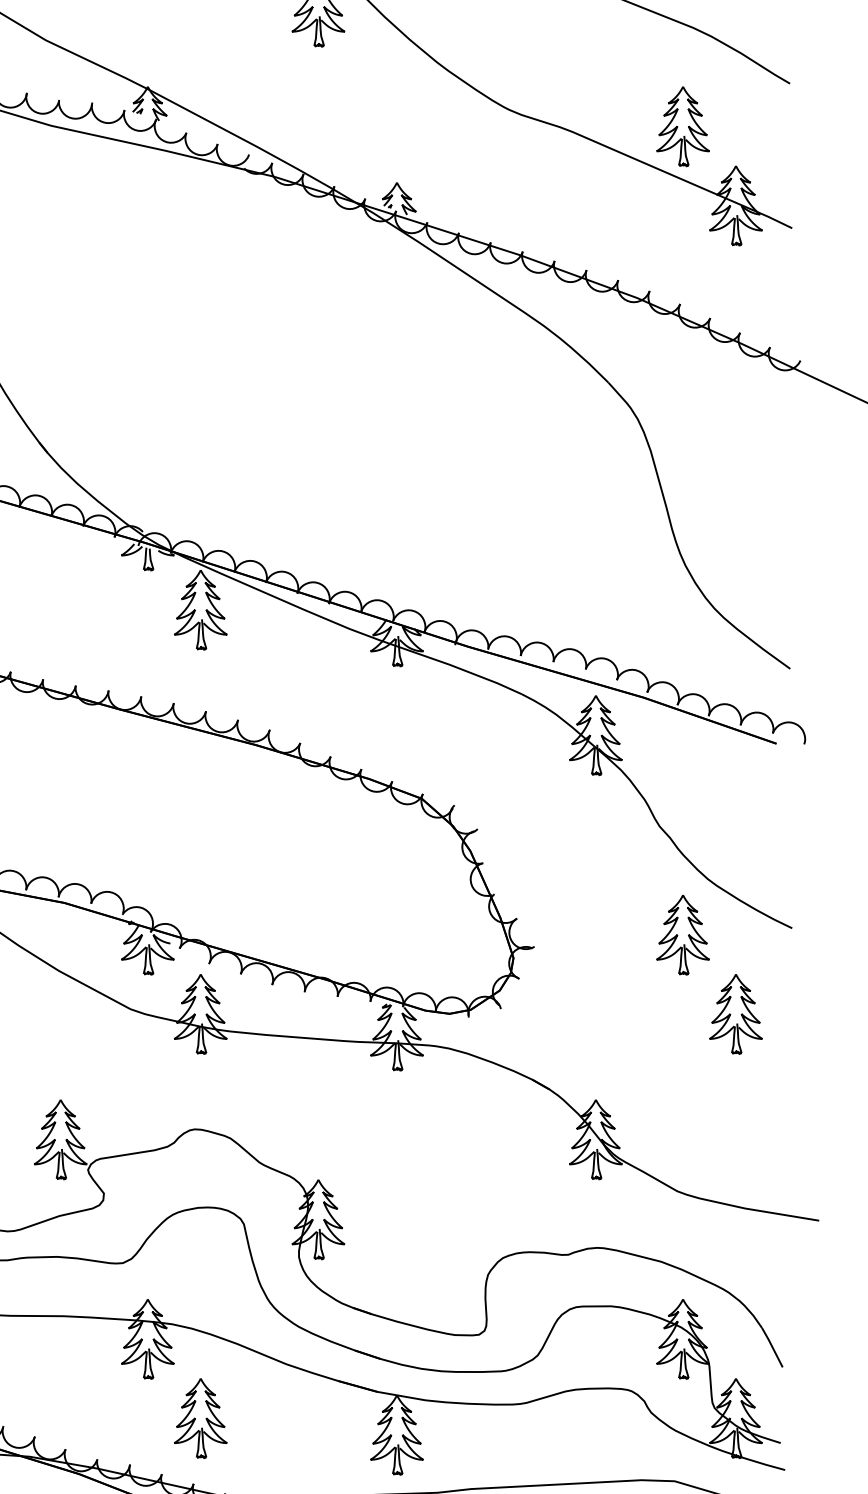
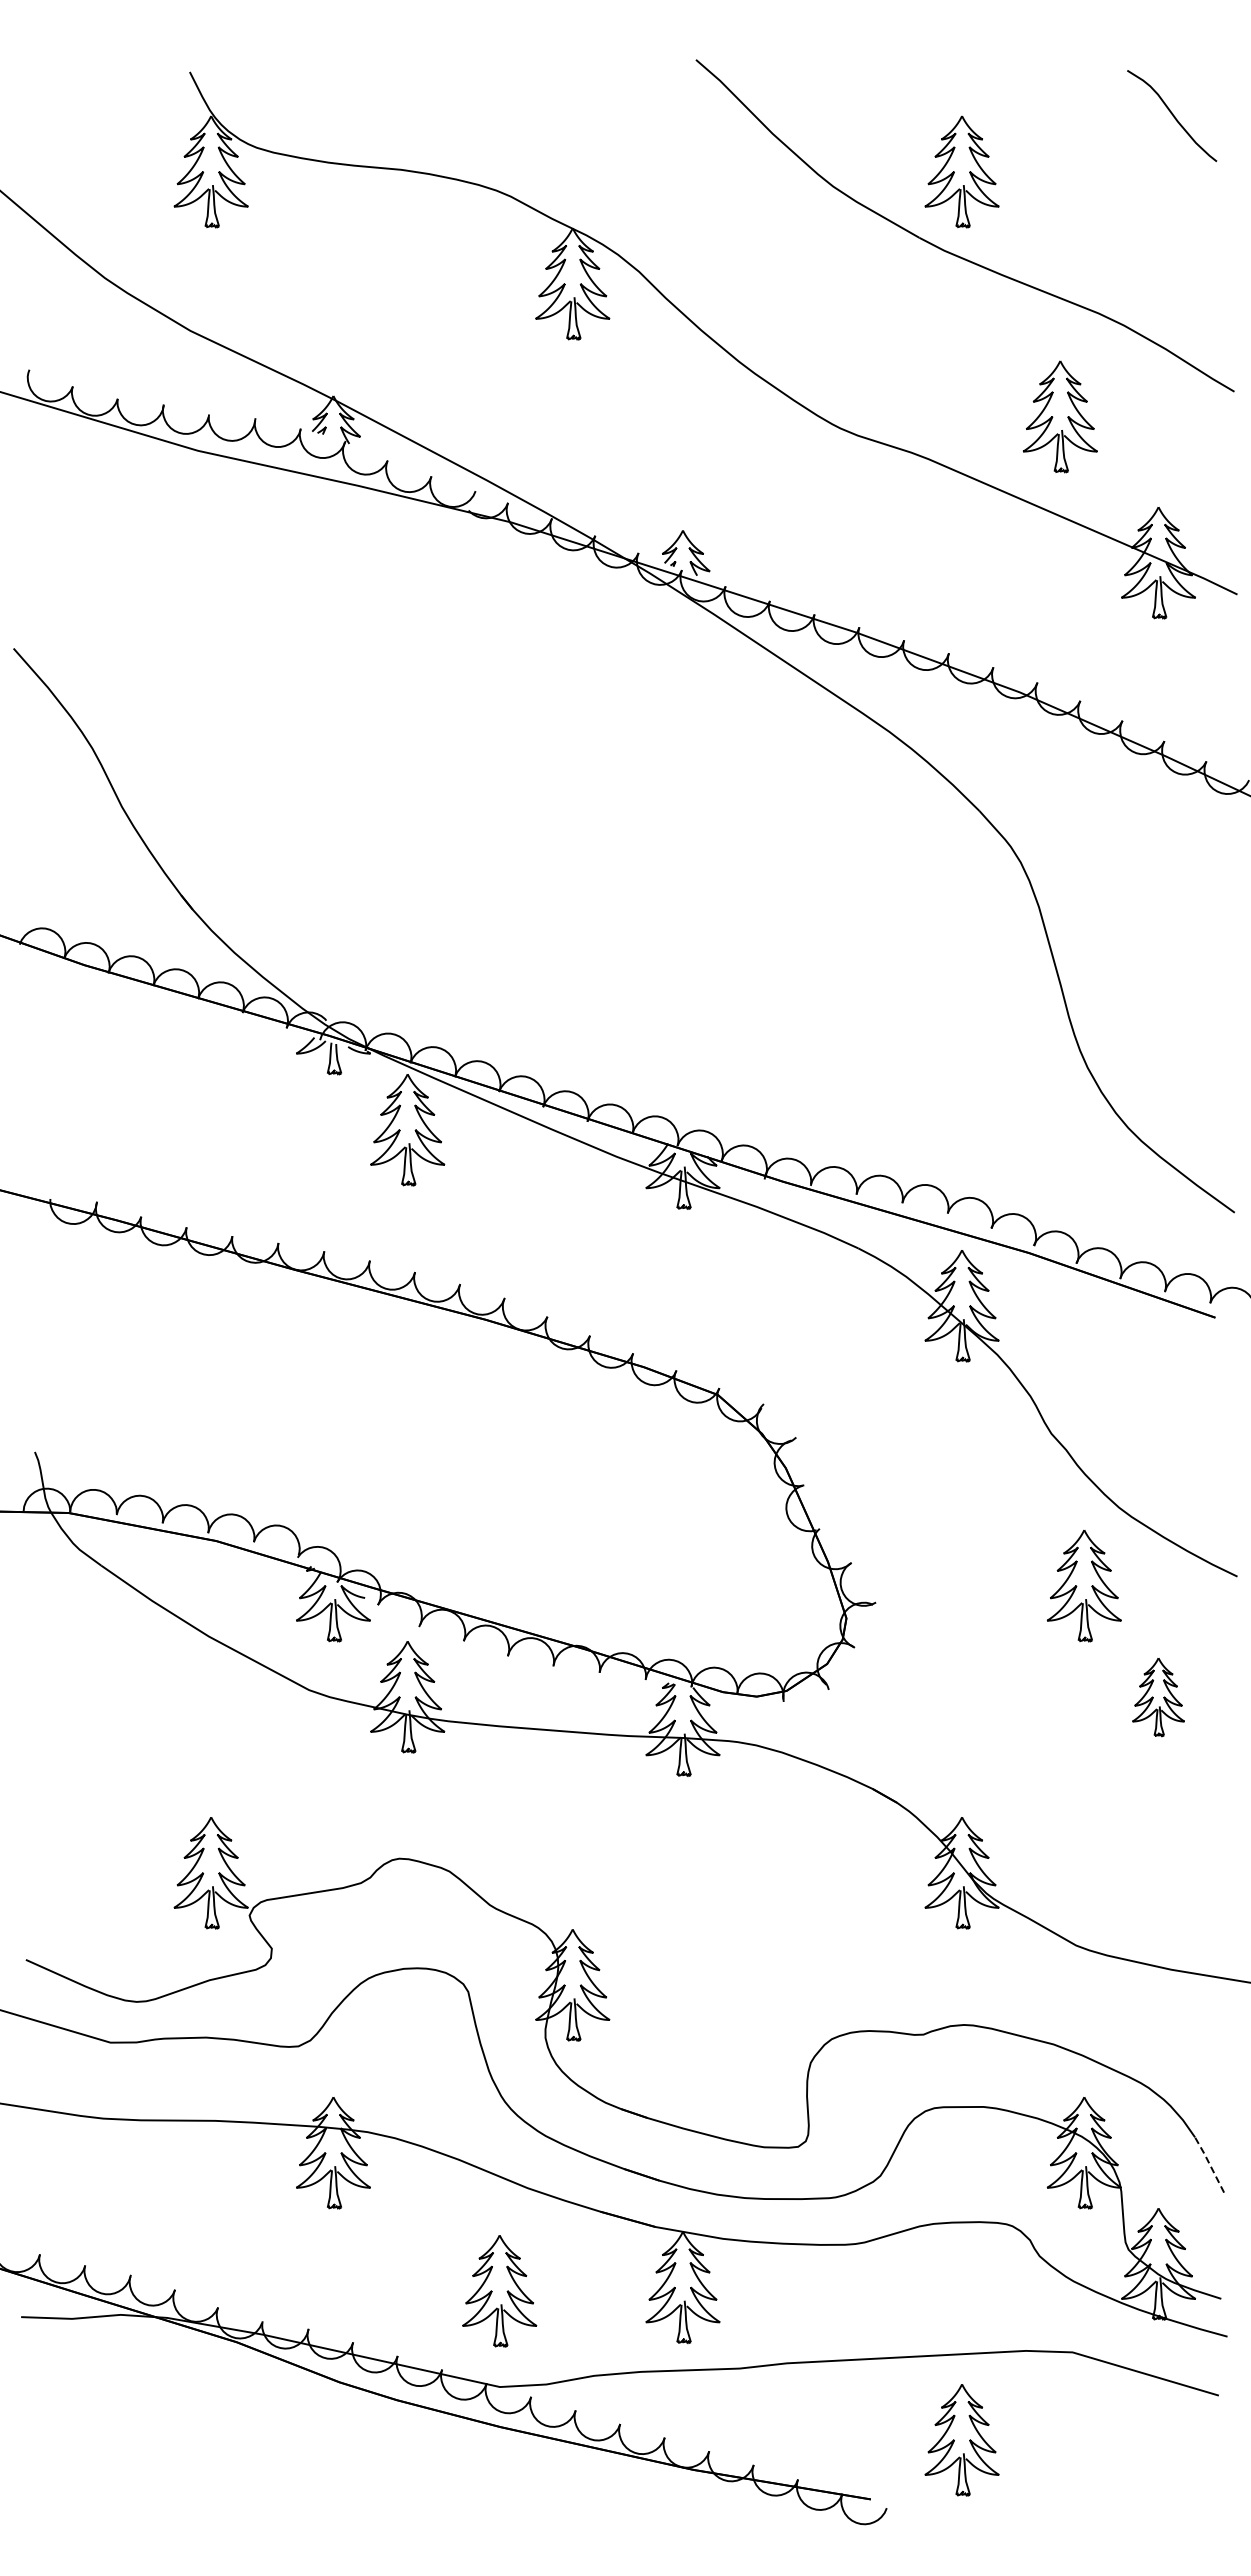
part: (683, 126) -> (1060, 416), moved
part: (735, 1014) -> (1158, 1697), size x0.7
line: (772, 1347) -> (1209, 2164), solid -> dashed
part: (200, 1418) -> (499, 2291), moved

